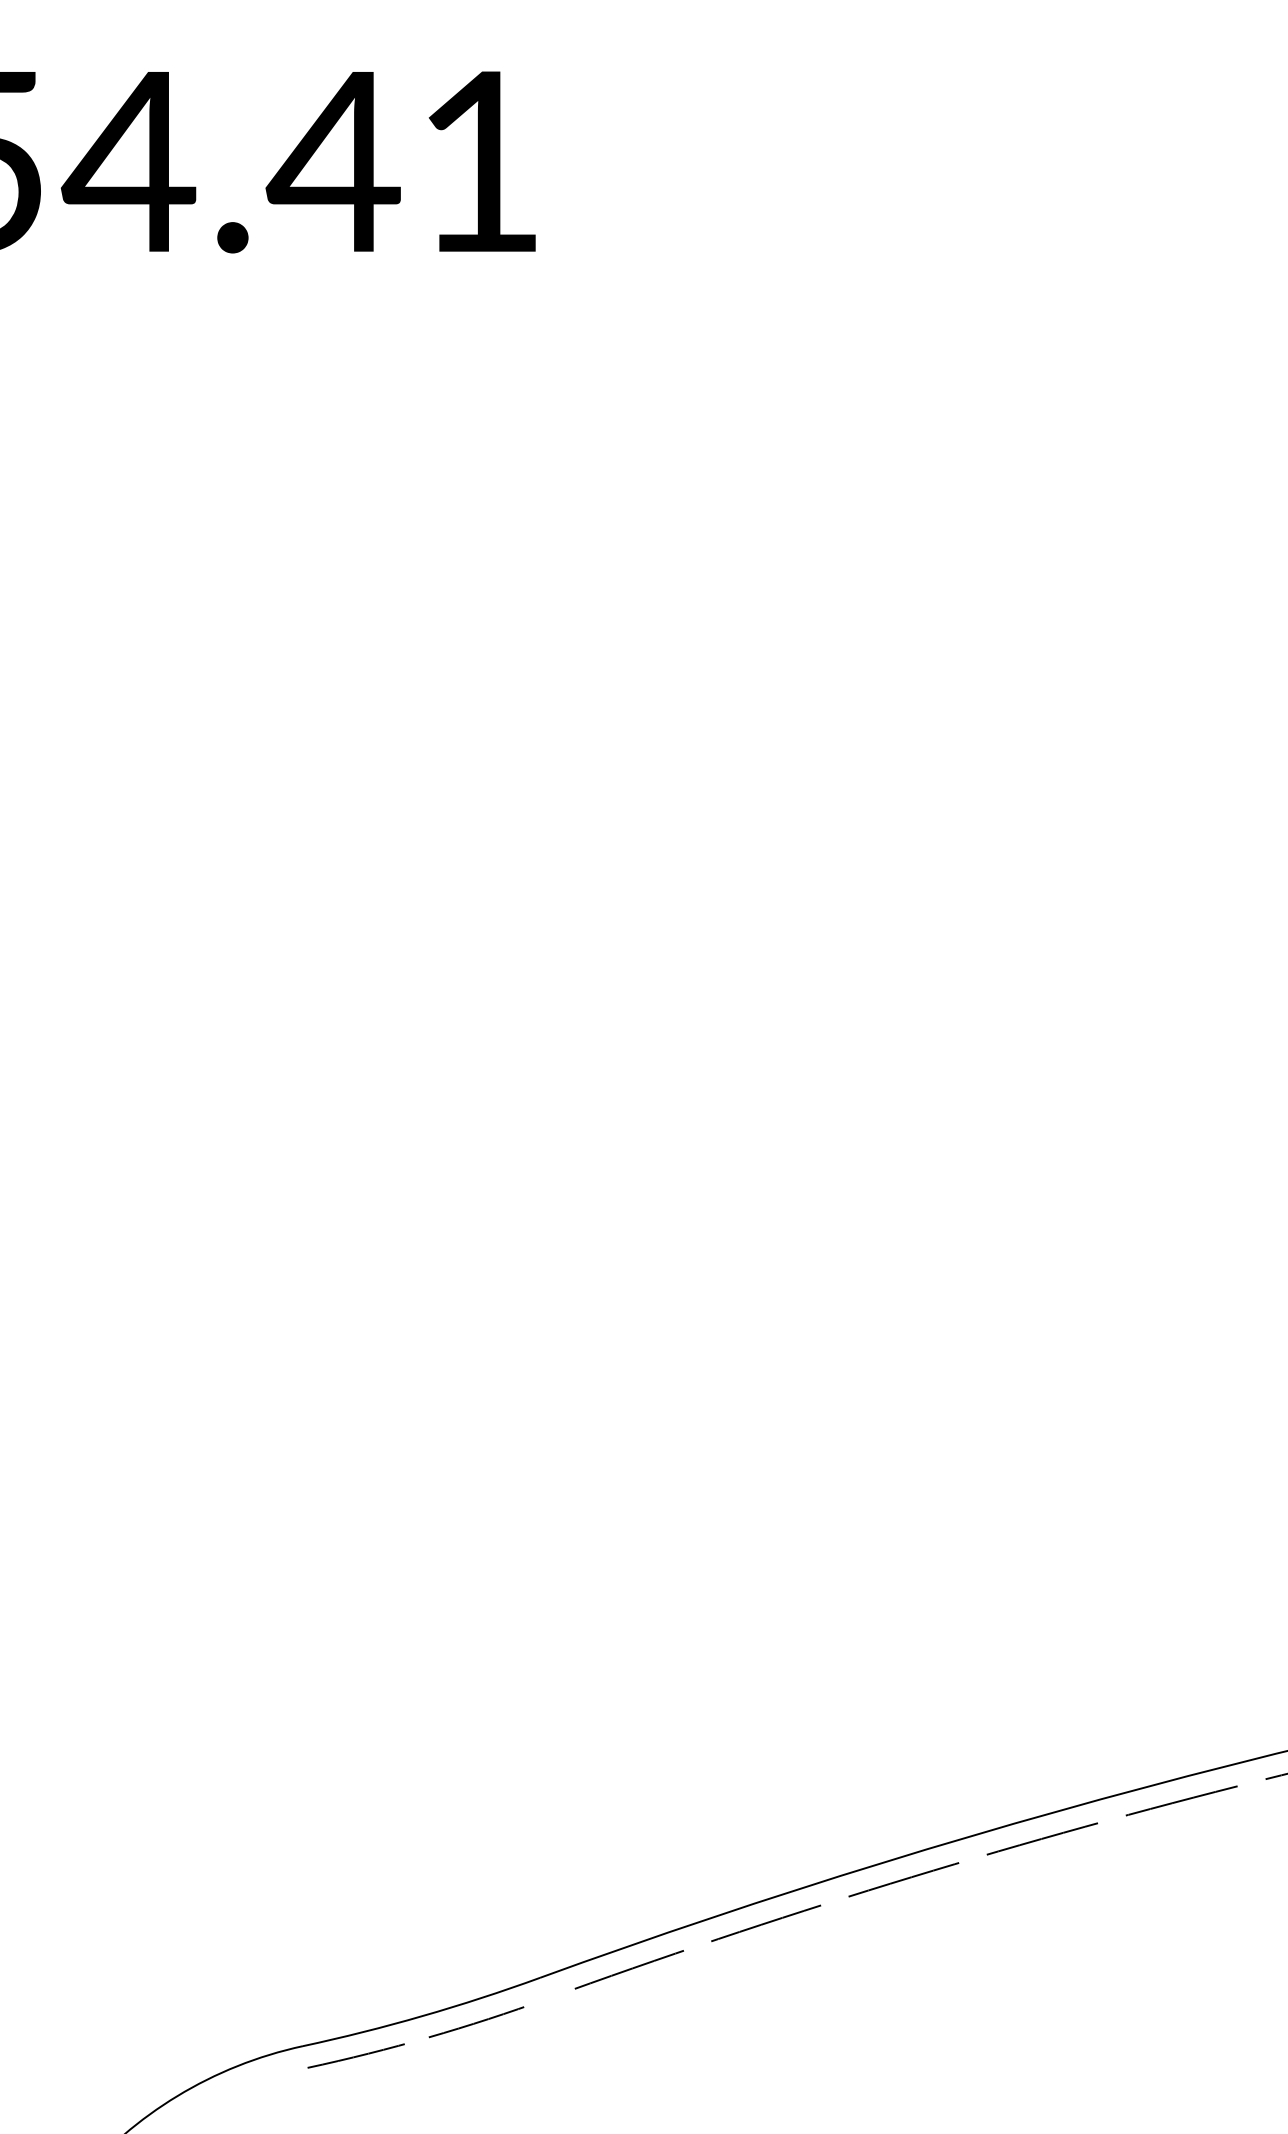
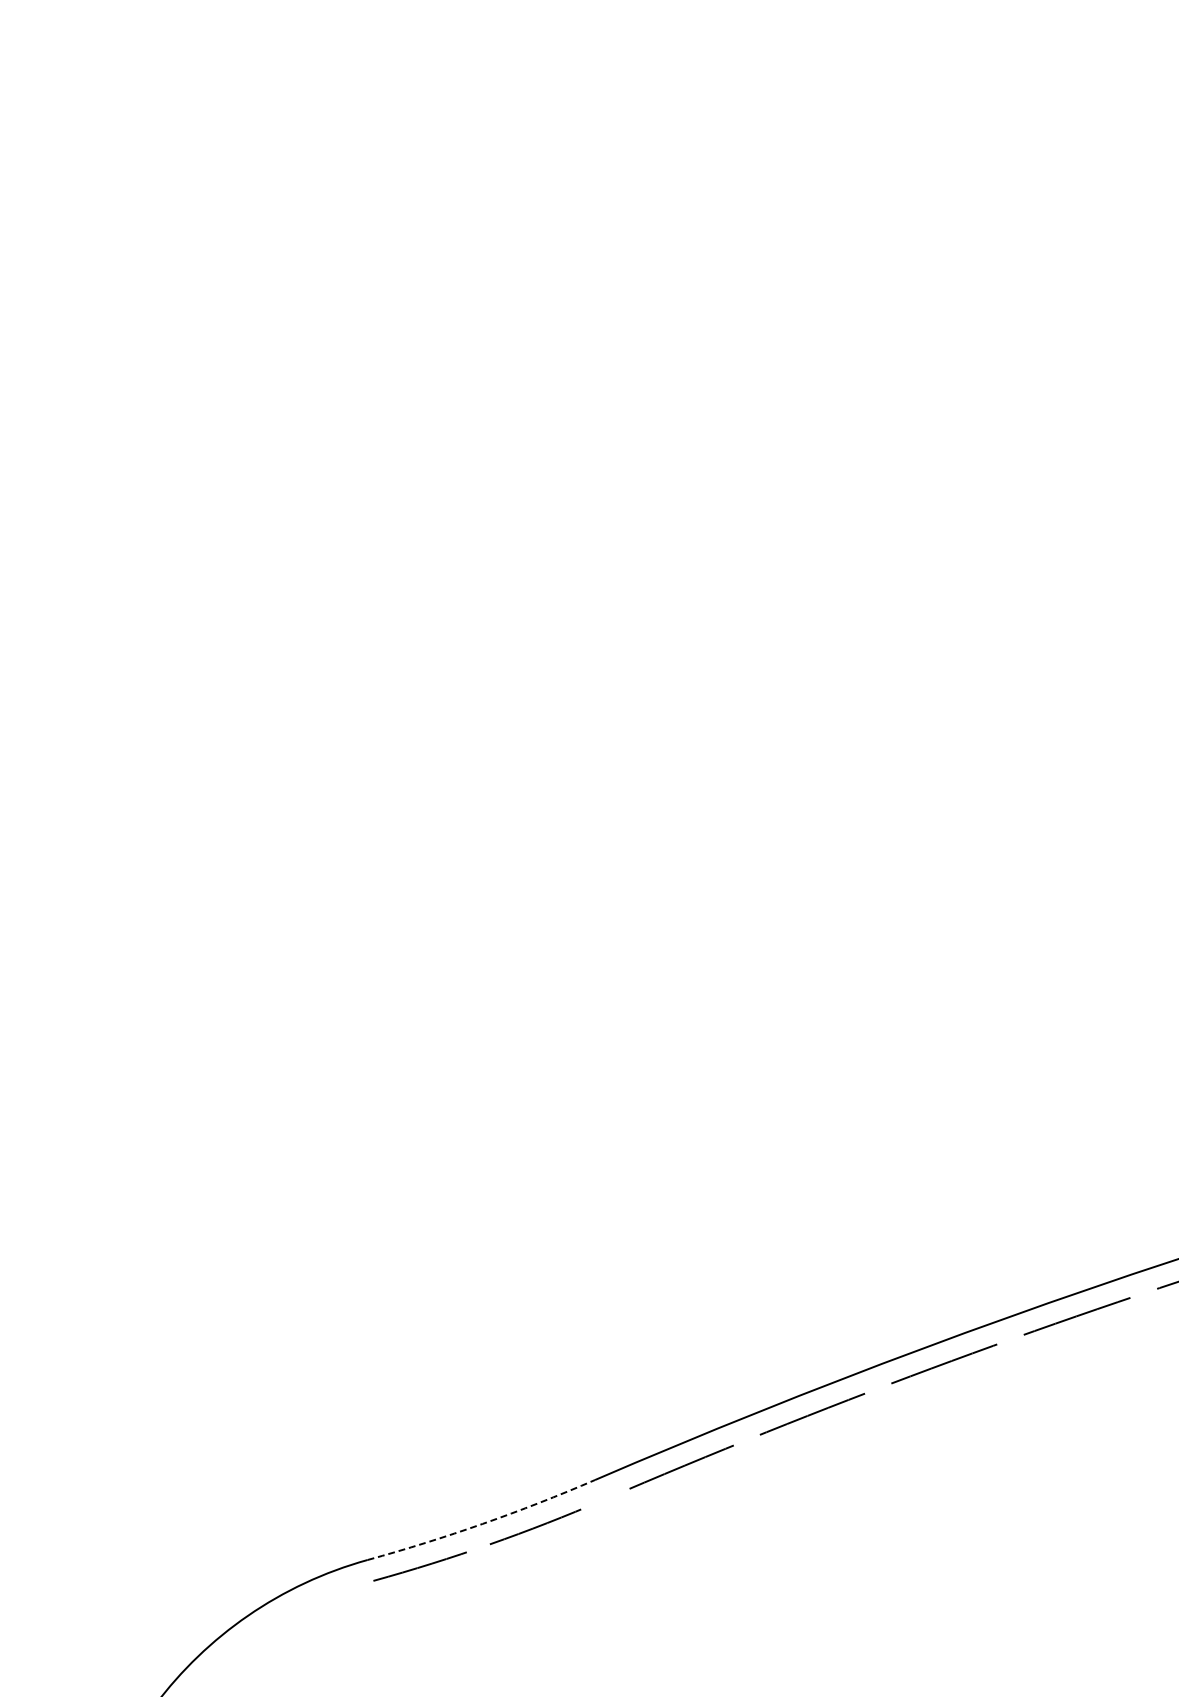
arc: (422, 2016) -> (482, 1524), solid -> dashed

